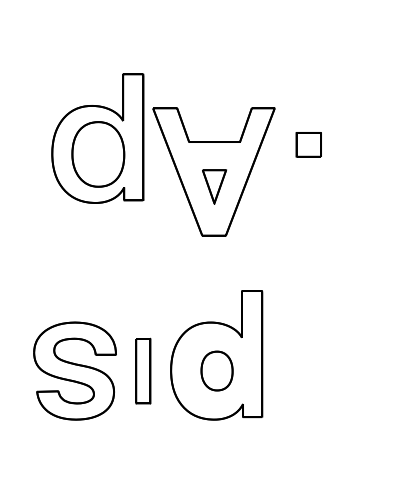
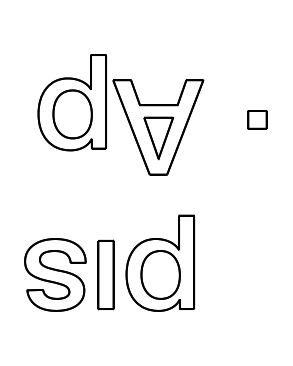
part: (308, 144) -> (257, 119), moved
part: (214, 186) -> (158, 138), size x1.67
part: (216, 370) -> (160, 274), size x1.67
part: (143, 371) -> (106, 275), size x1.43

